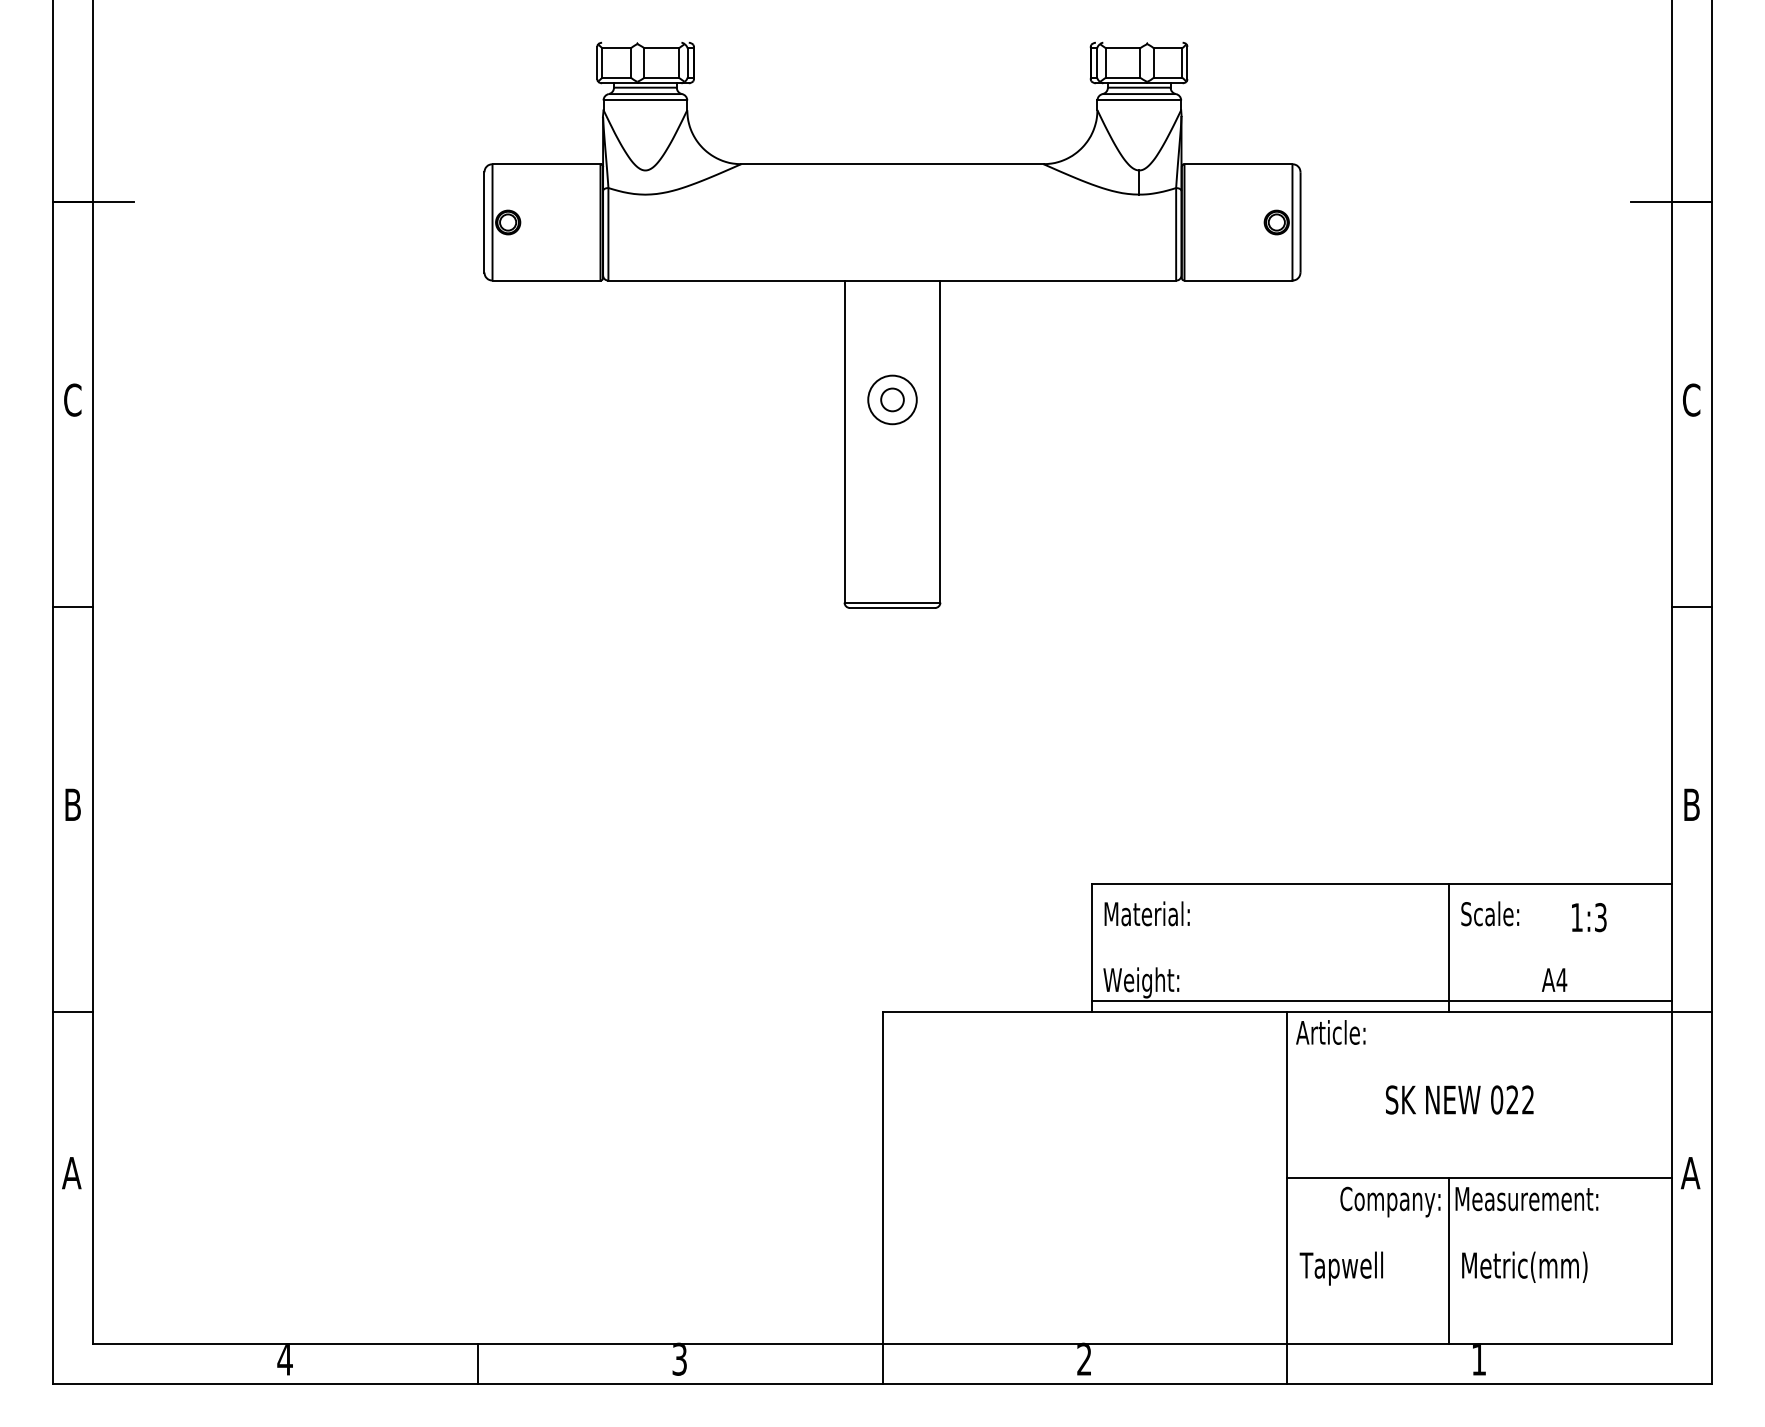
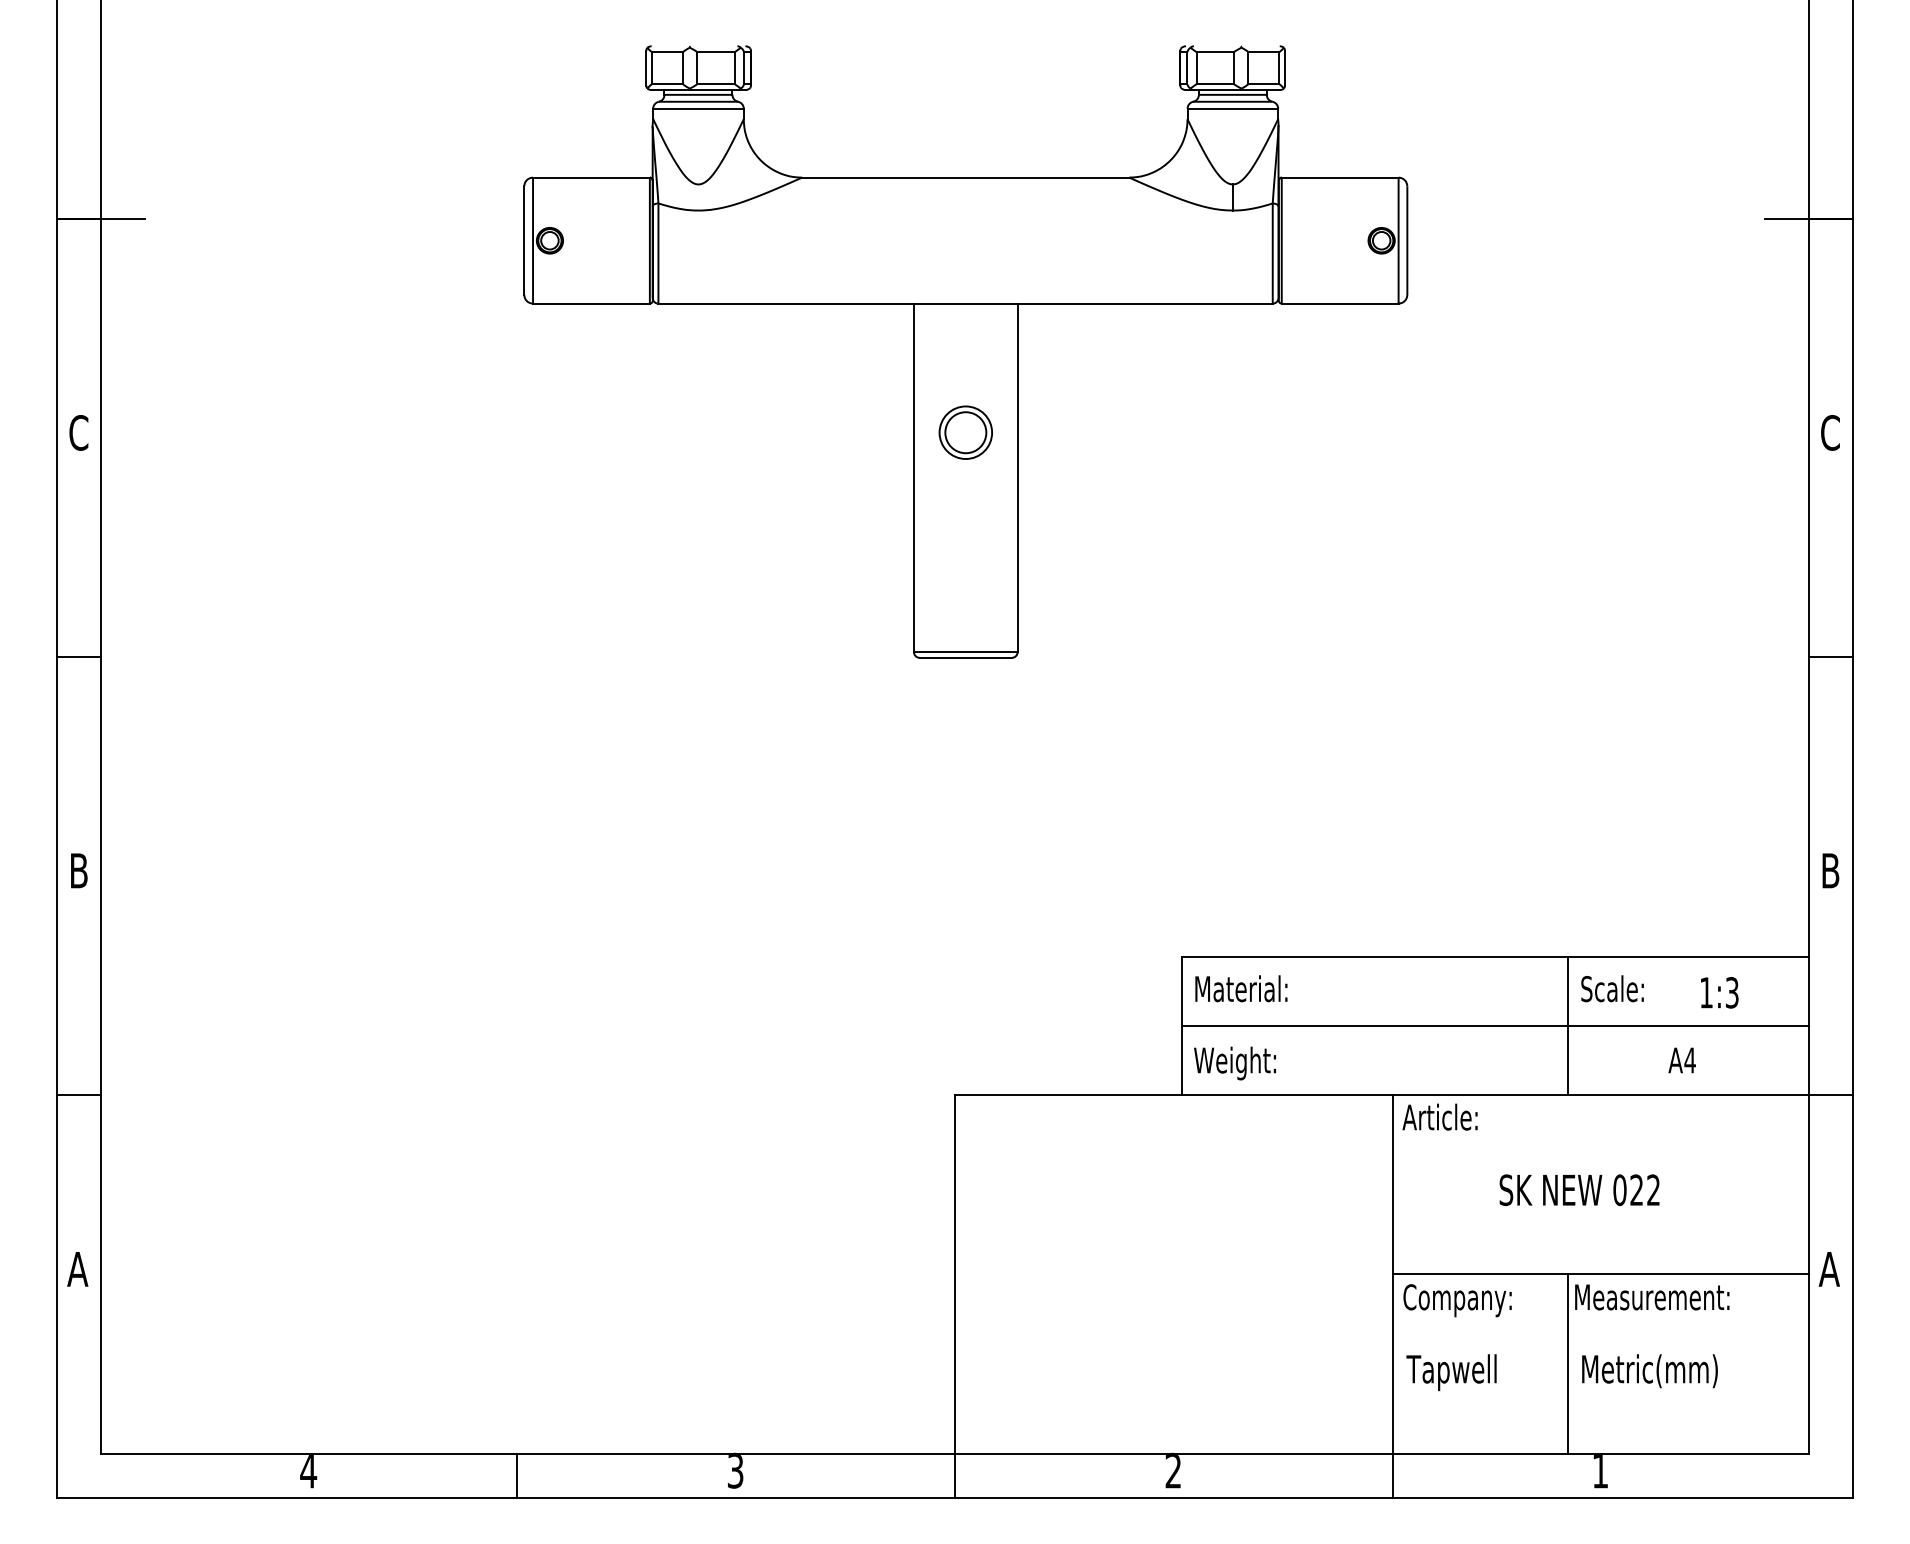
circle: (892, 399) -> (965, 432), size x1.67
line: (1381, 1000) -> (1494, 1025), moved
text: (1390, 1201) -> (1457, 1300), moved

